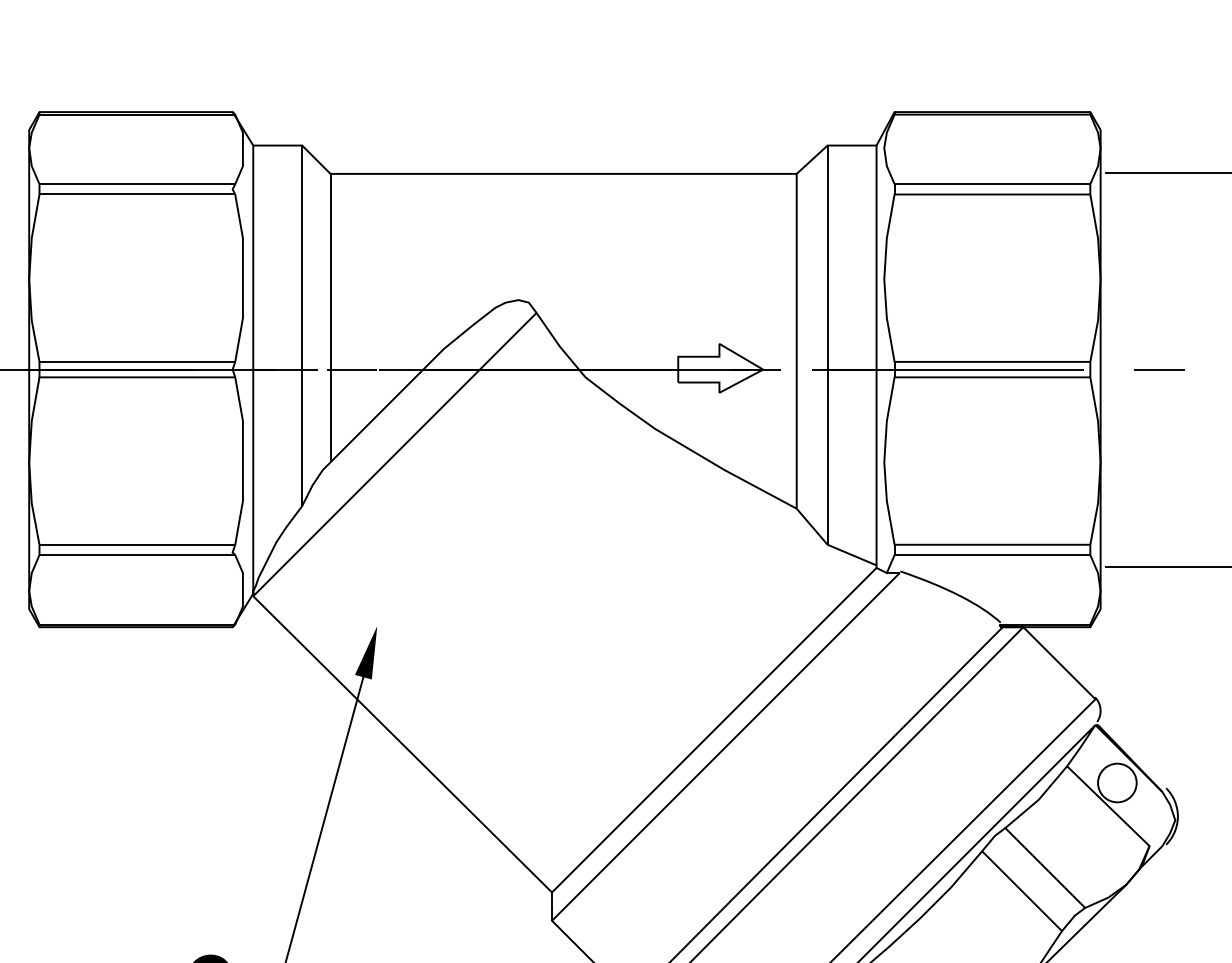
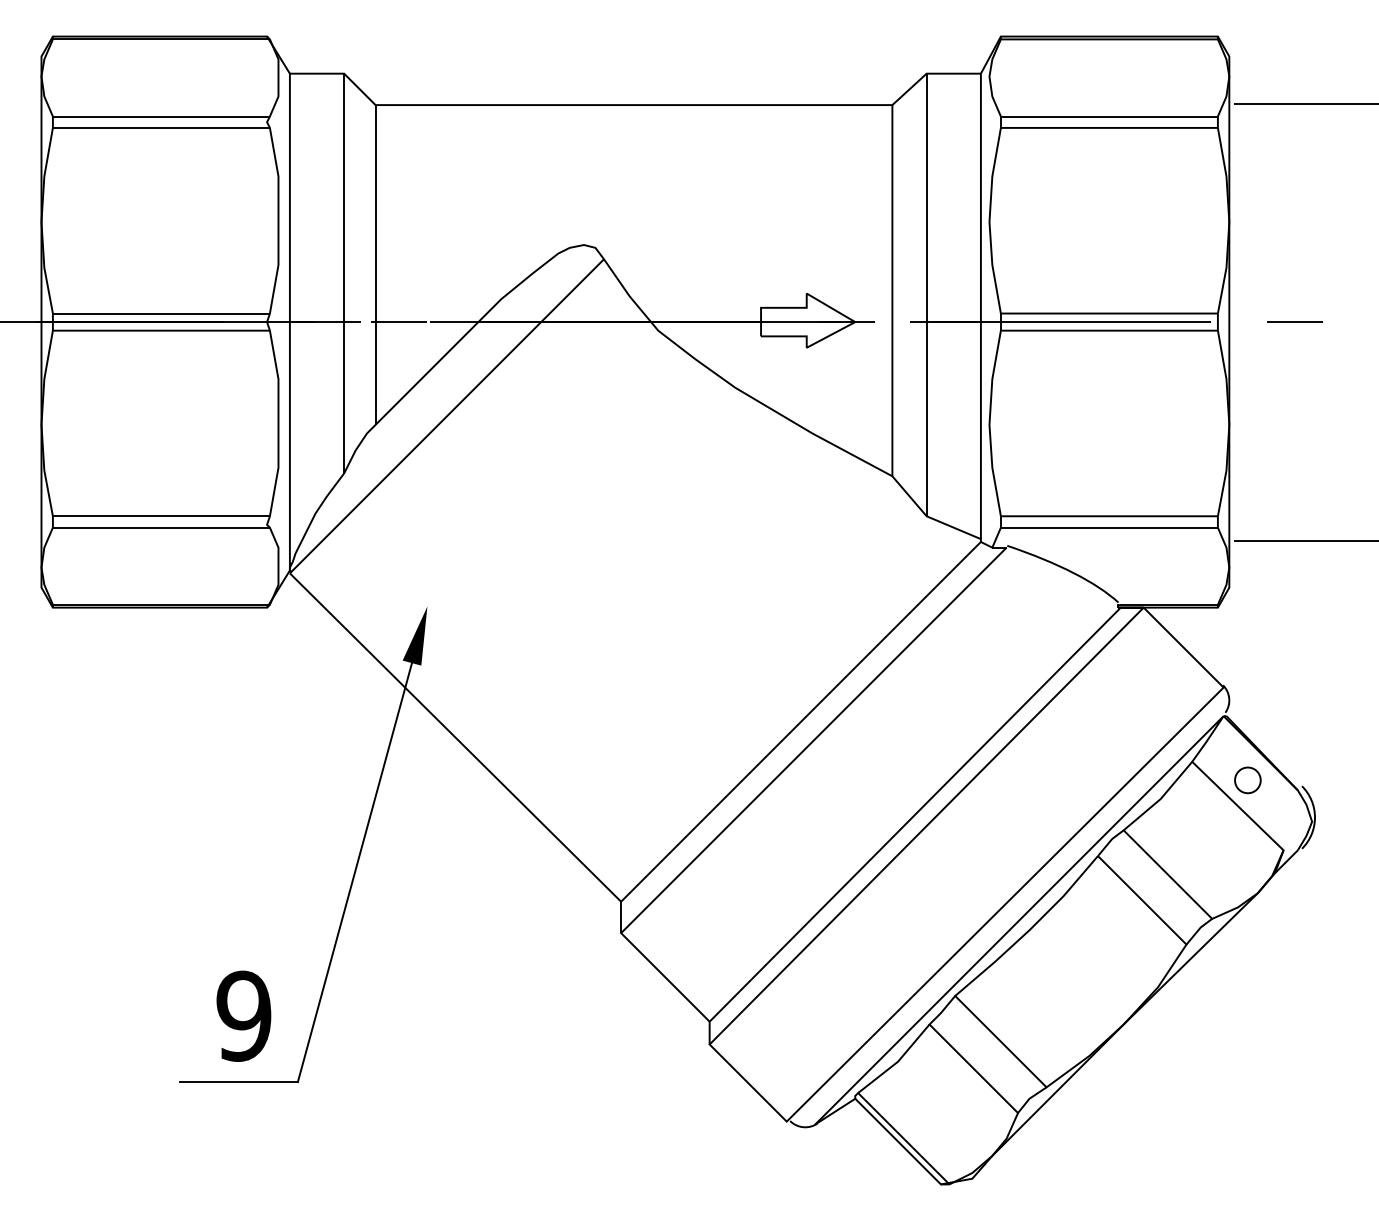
circle: (1117, 782) -> (1247, 779), size x0.6

